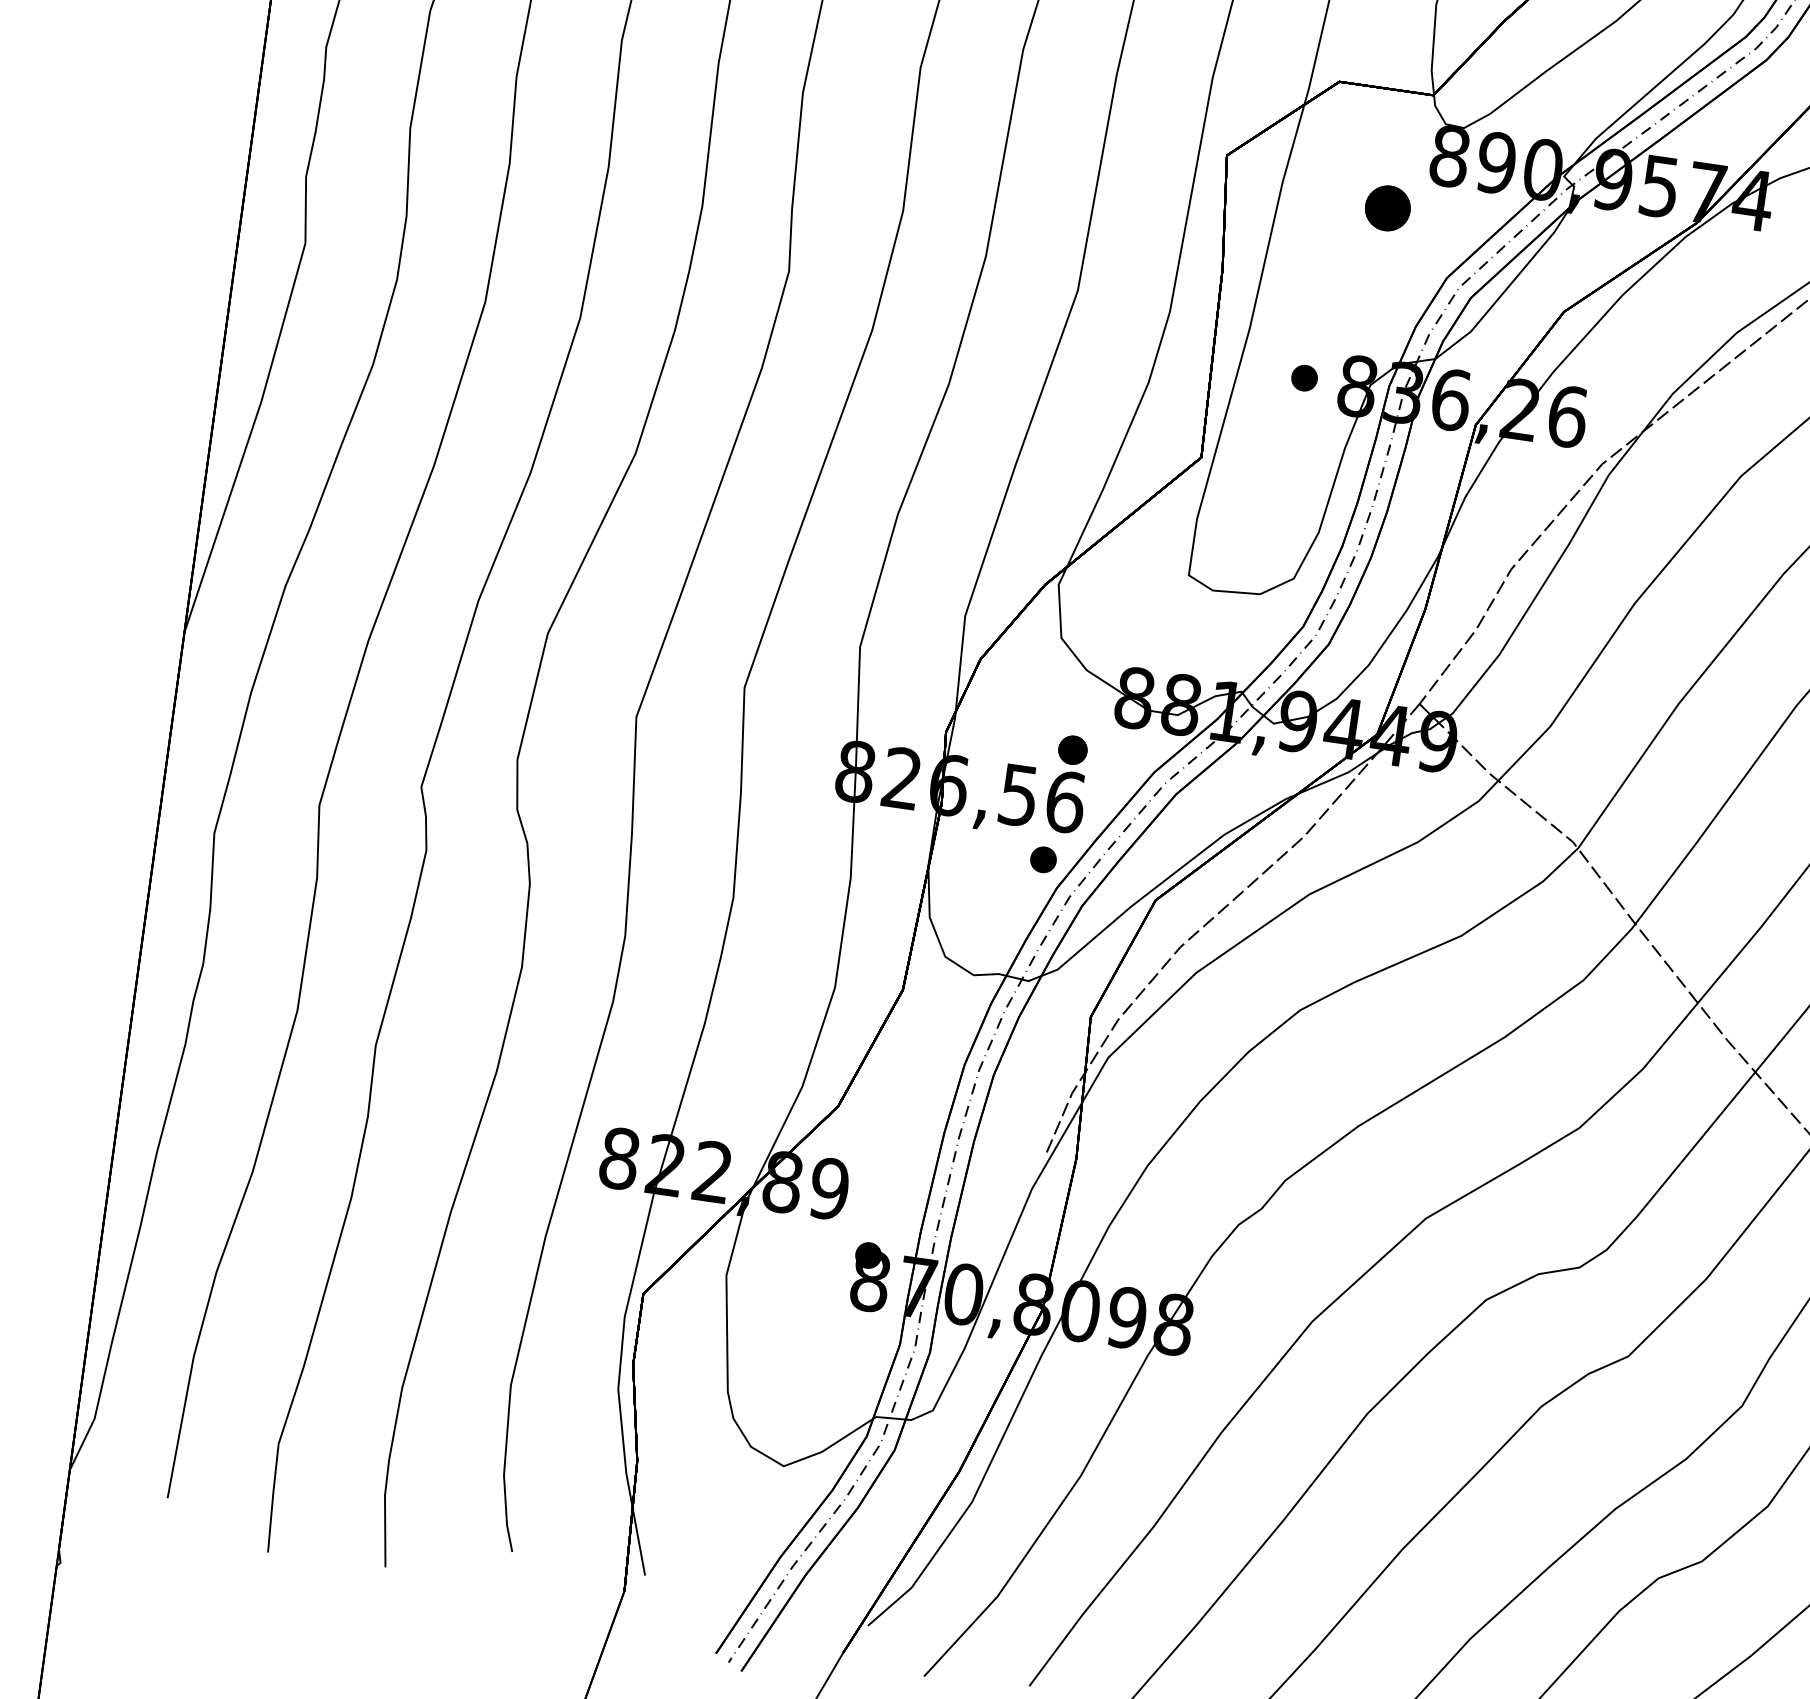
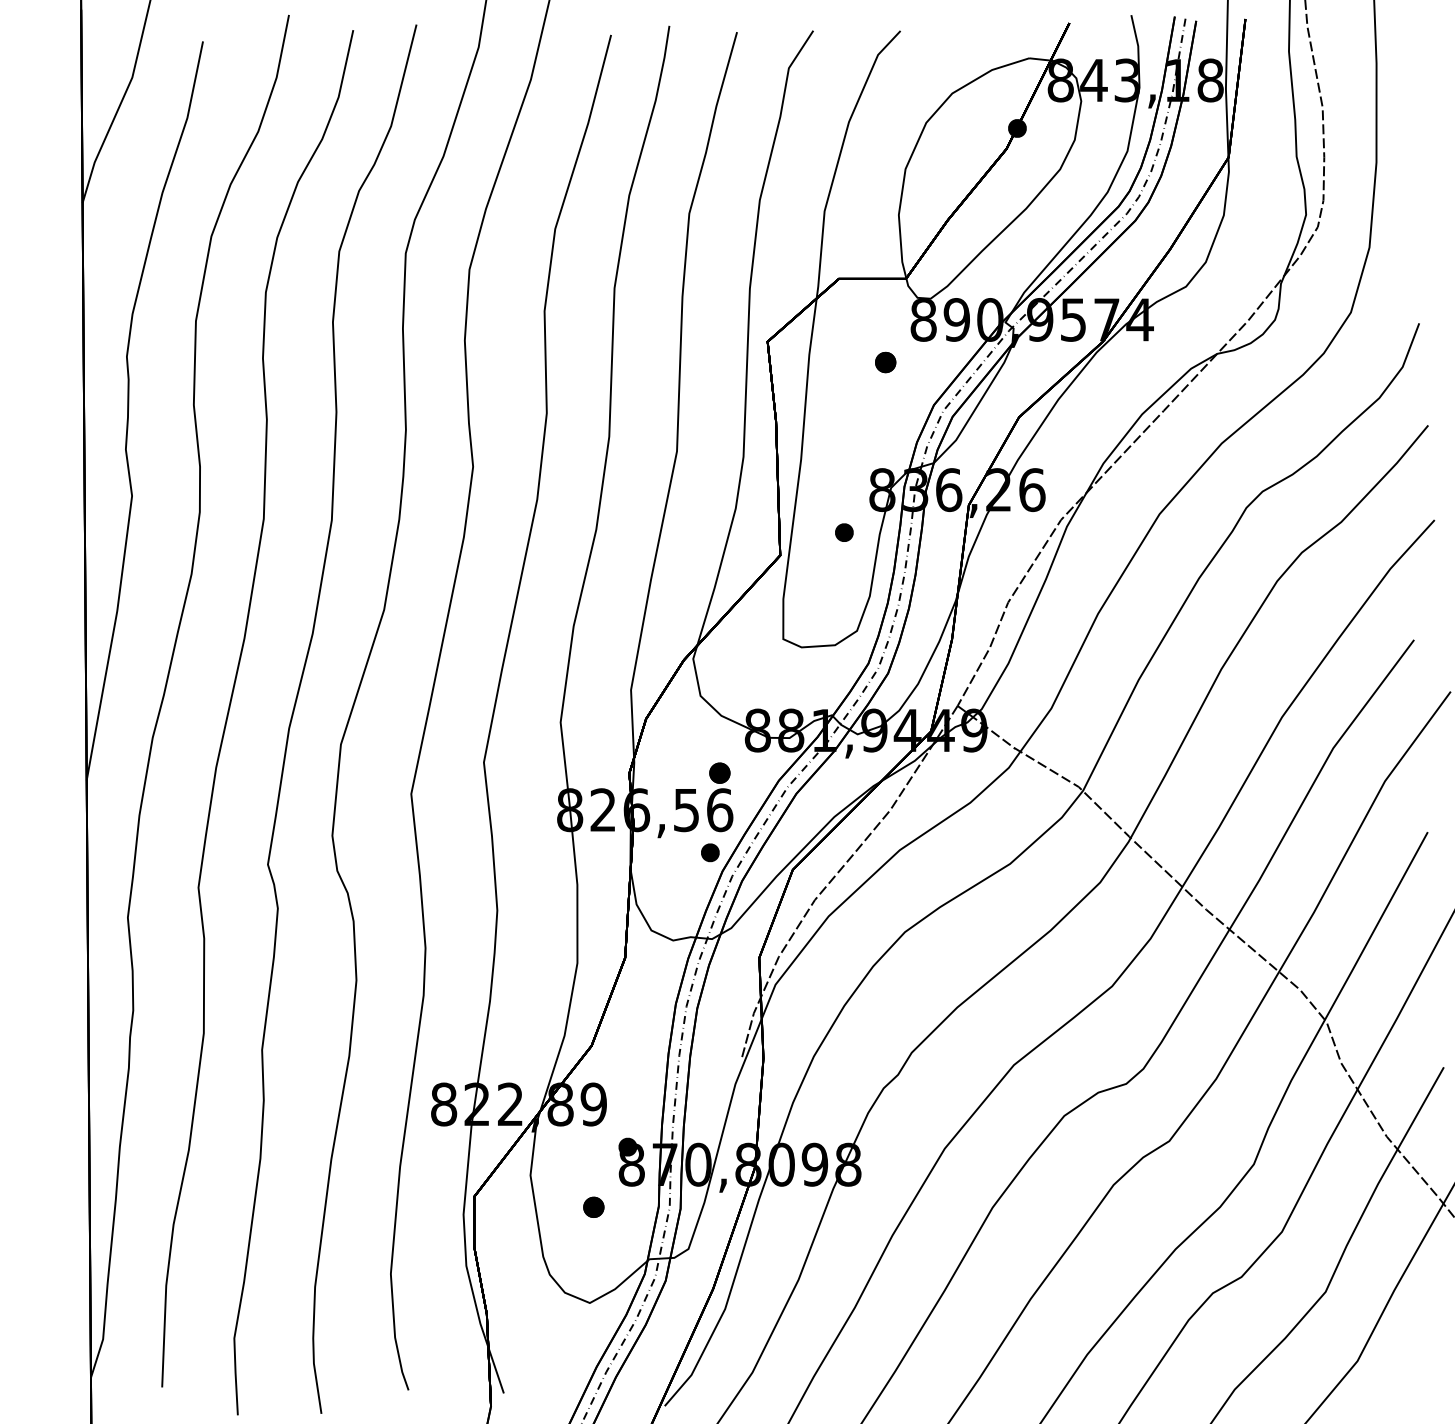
part: (1387, 208) -> (885, 362), size x0.62
part: (1304, 377) -> (844, 532), moved
part: (808, 1331) -> (593, 1206), added

